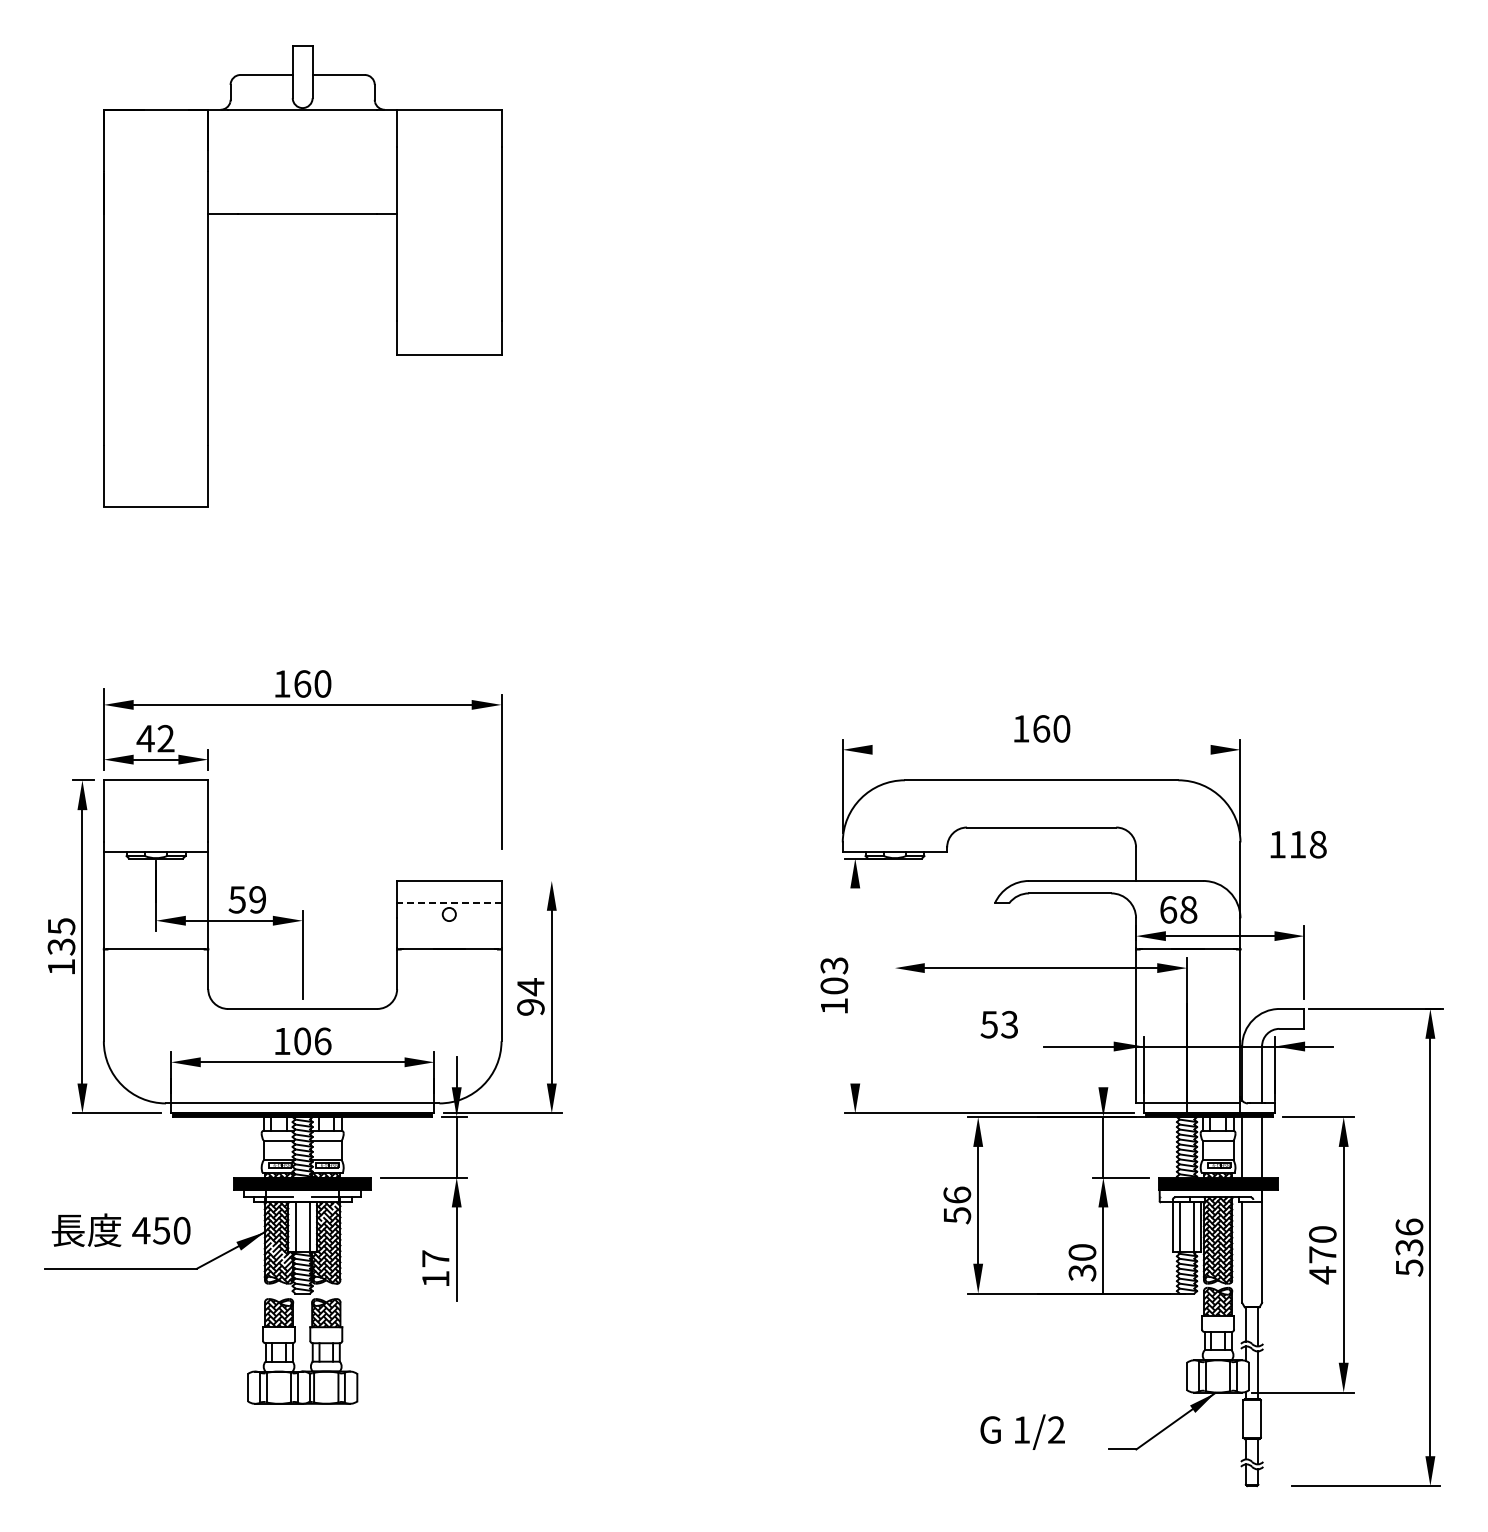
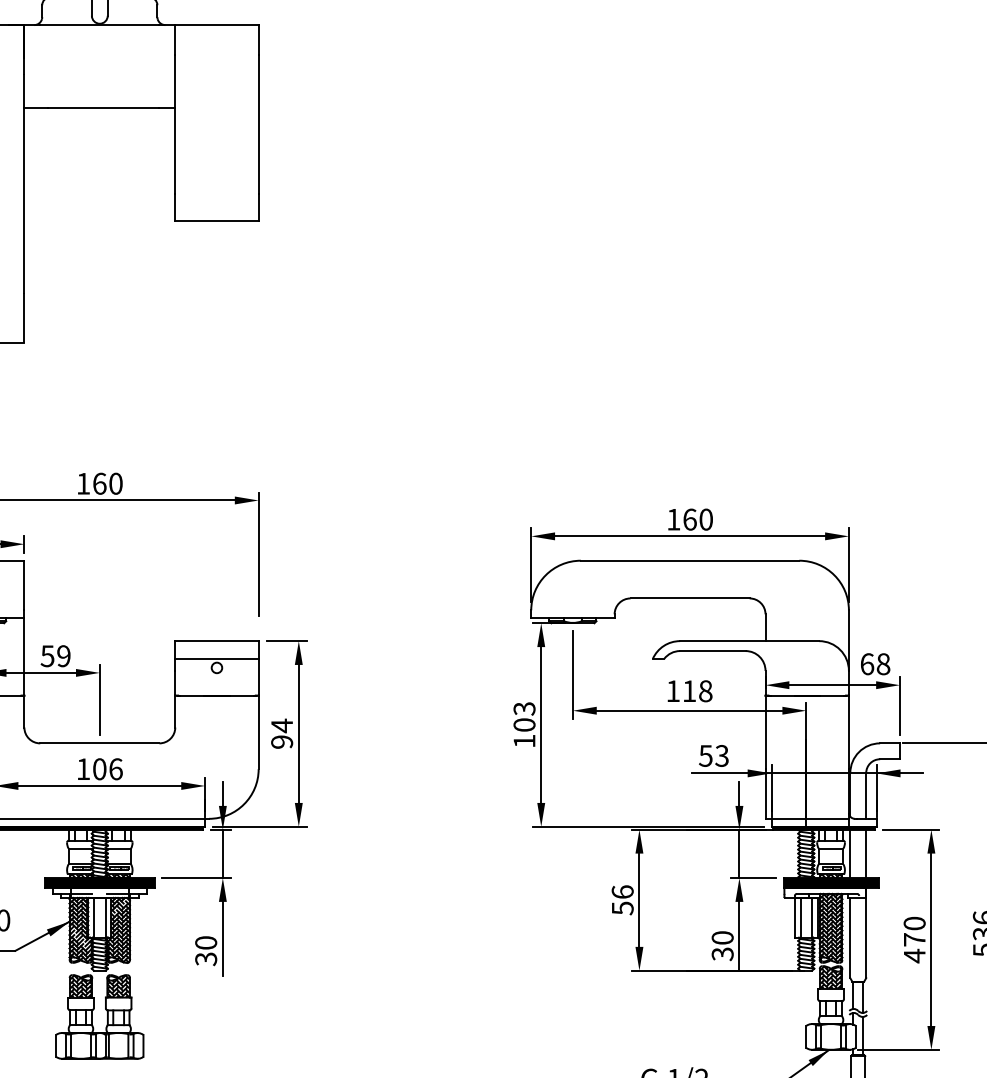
line: (1041, 749) -> (689, 536), added
text: (1298, 844) -> (689, 691), moved
line: (536, 880) -> (286, 640), added
line: (448, 903) -> (216, 659), dashed -> solid
text: (1178, 909) -> (875, 663), moved
line: (894, 923) -> (572, 675), added
line: (855, 985) -> (541, 724), added
text: (998, 1024) -> (713, 755), moved
line: (1103, 1072) -> (739, 794), added
text: (435, 1268) -> (205, 950), 17 -> 30

